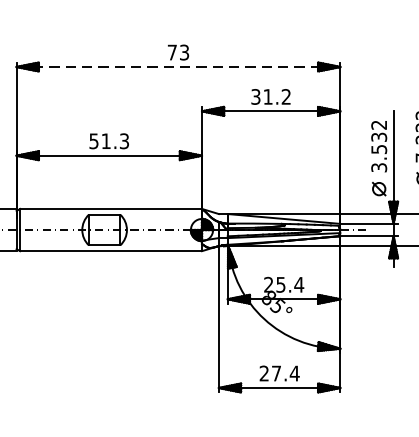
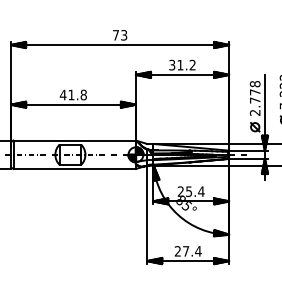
line: (179, 67) -> (120, 45), dashed -> solid
text: (107, 140) -> (72, 94), 51.3 -> 41.8
text: (378, 146) -> (254, 98), 3.532 -> 2.778

